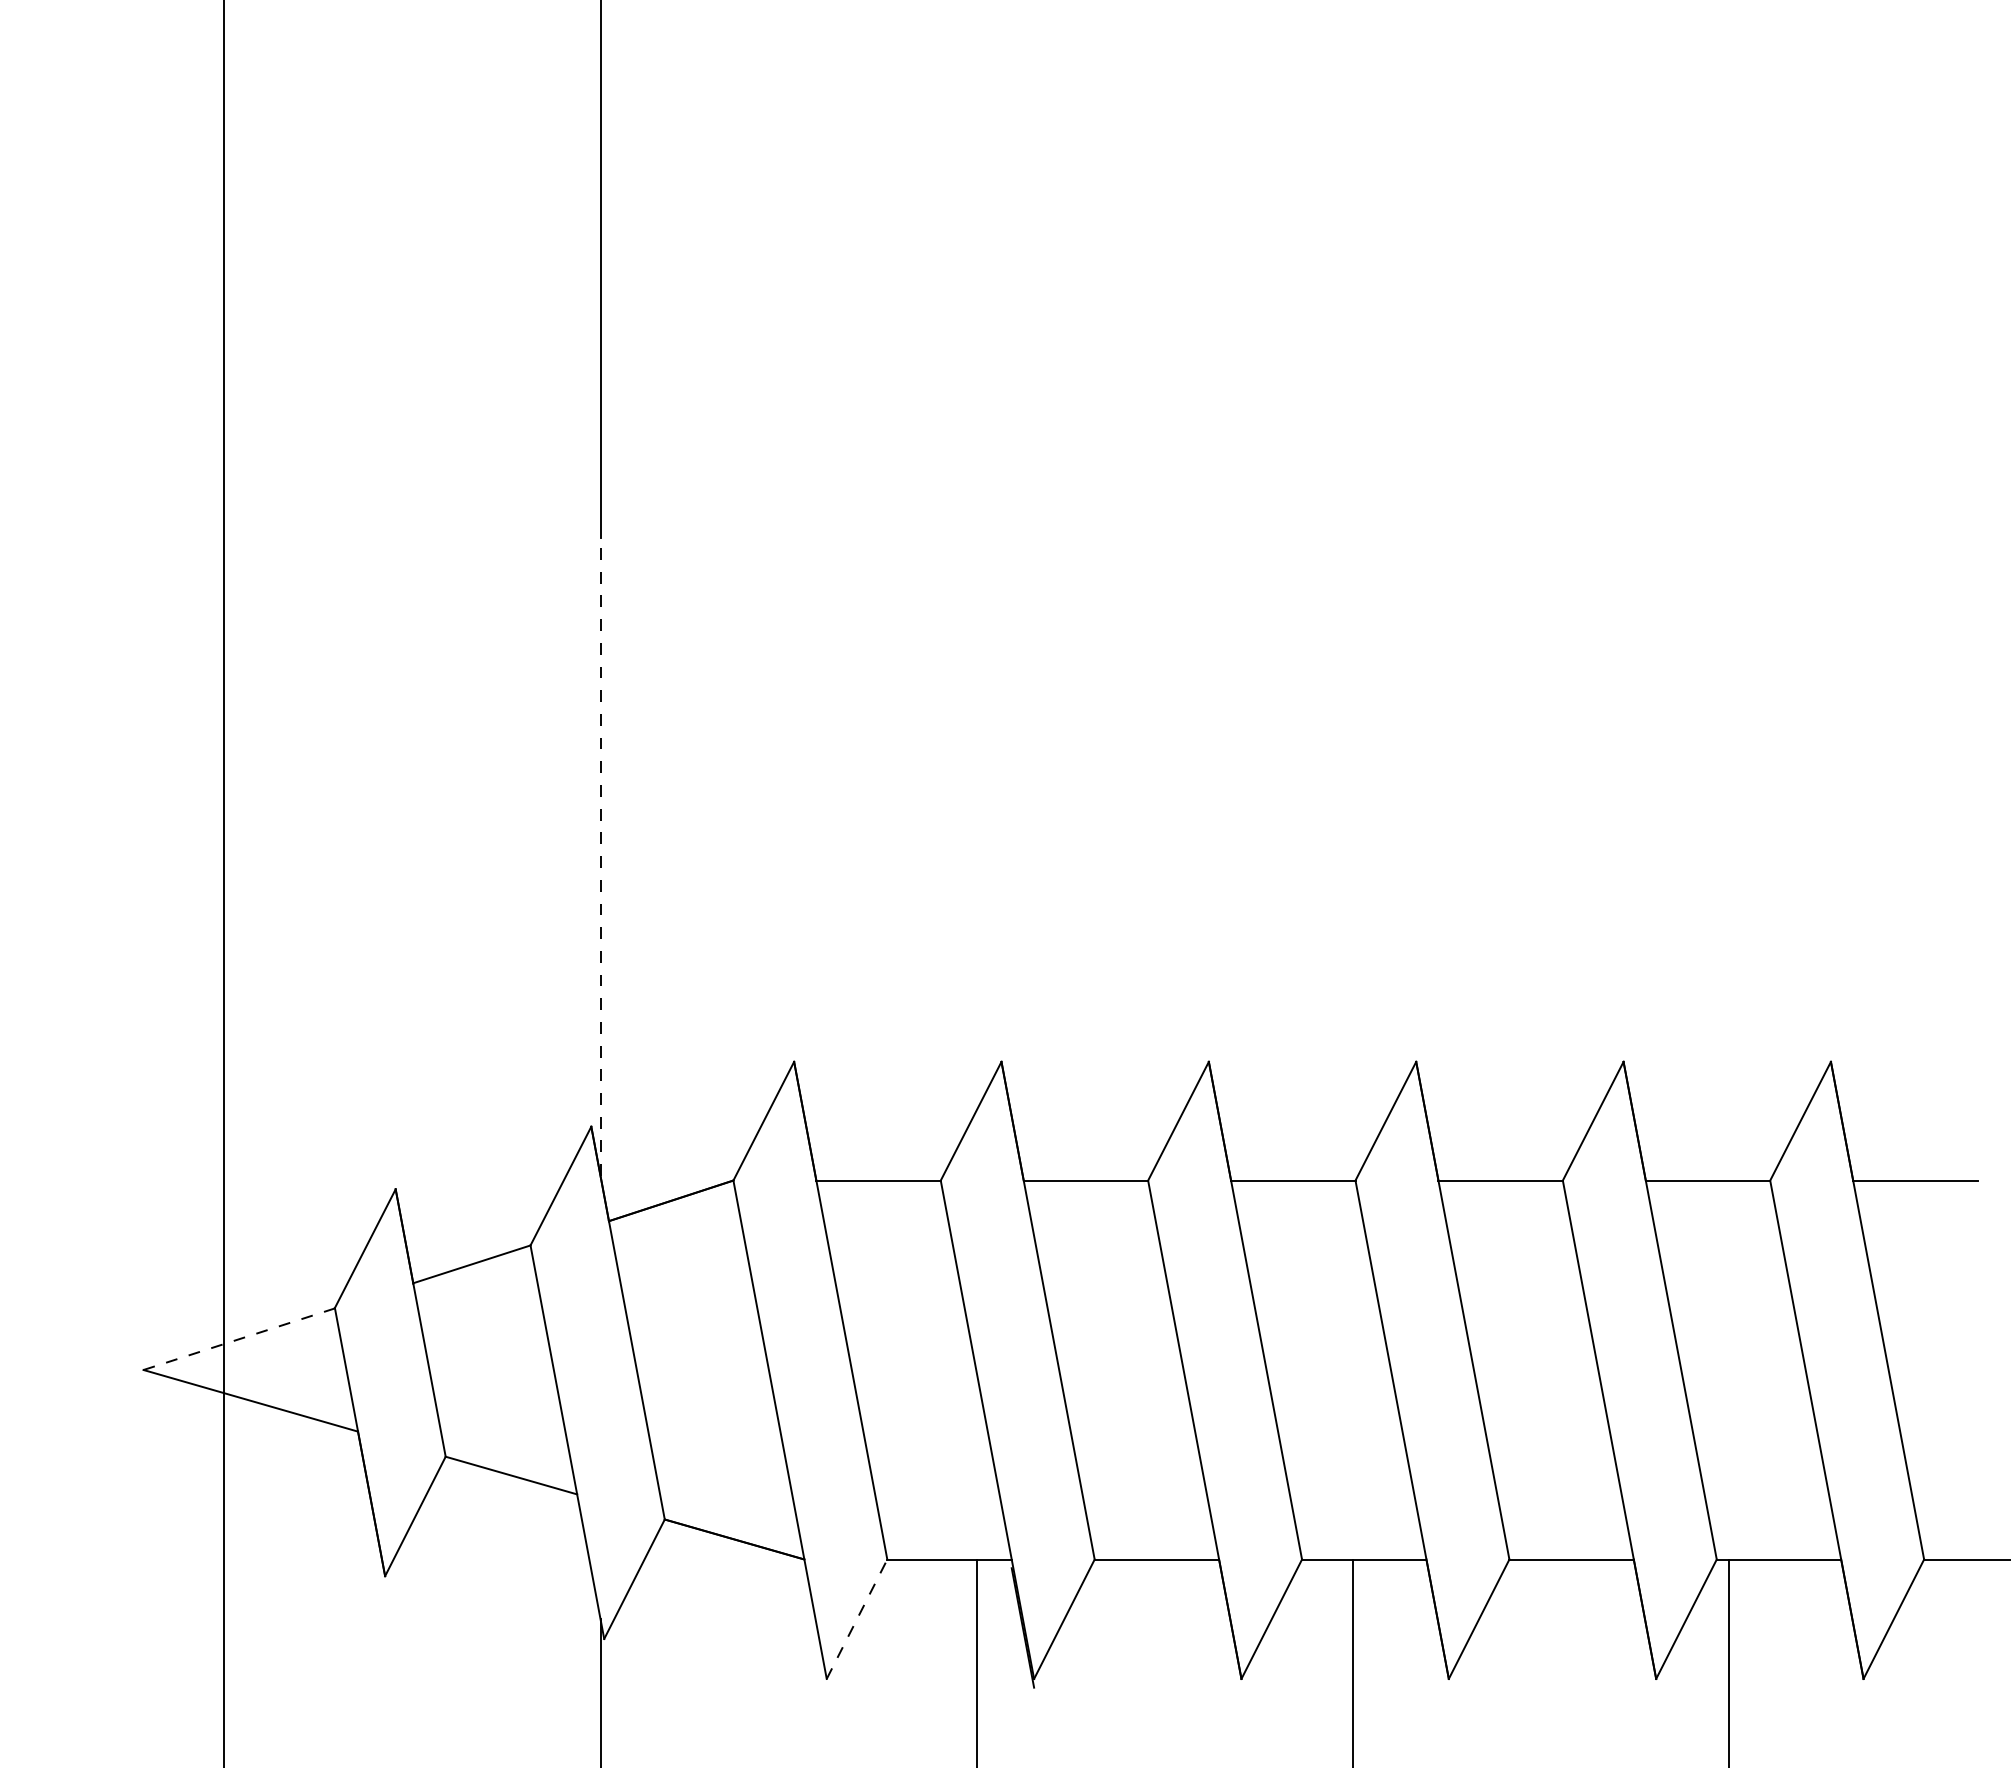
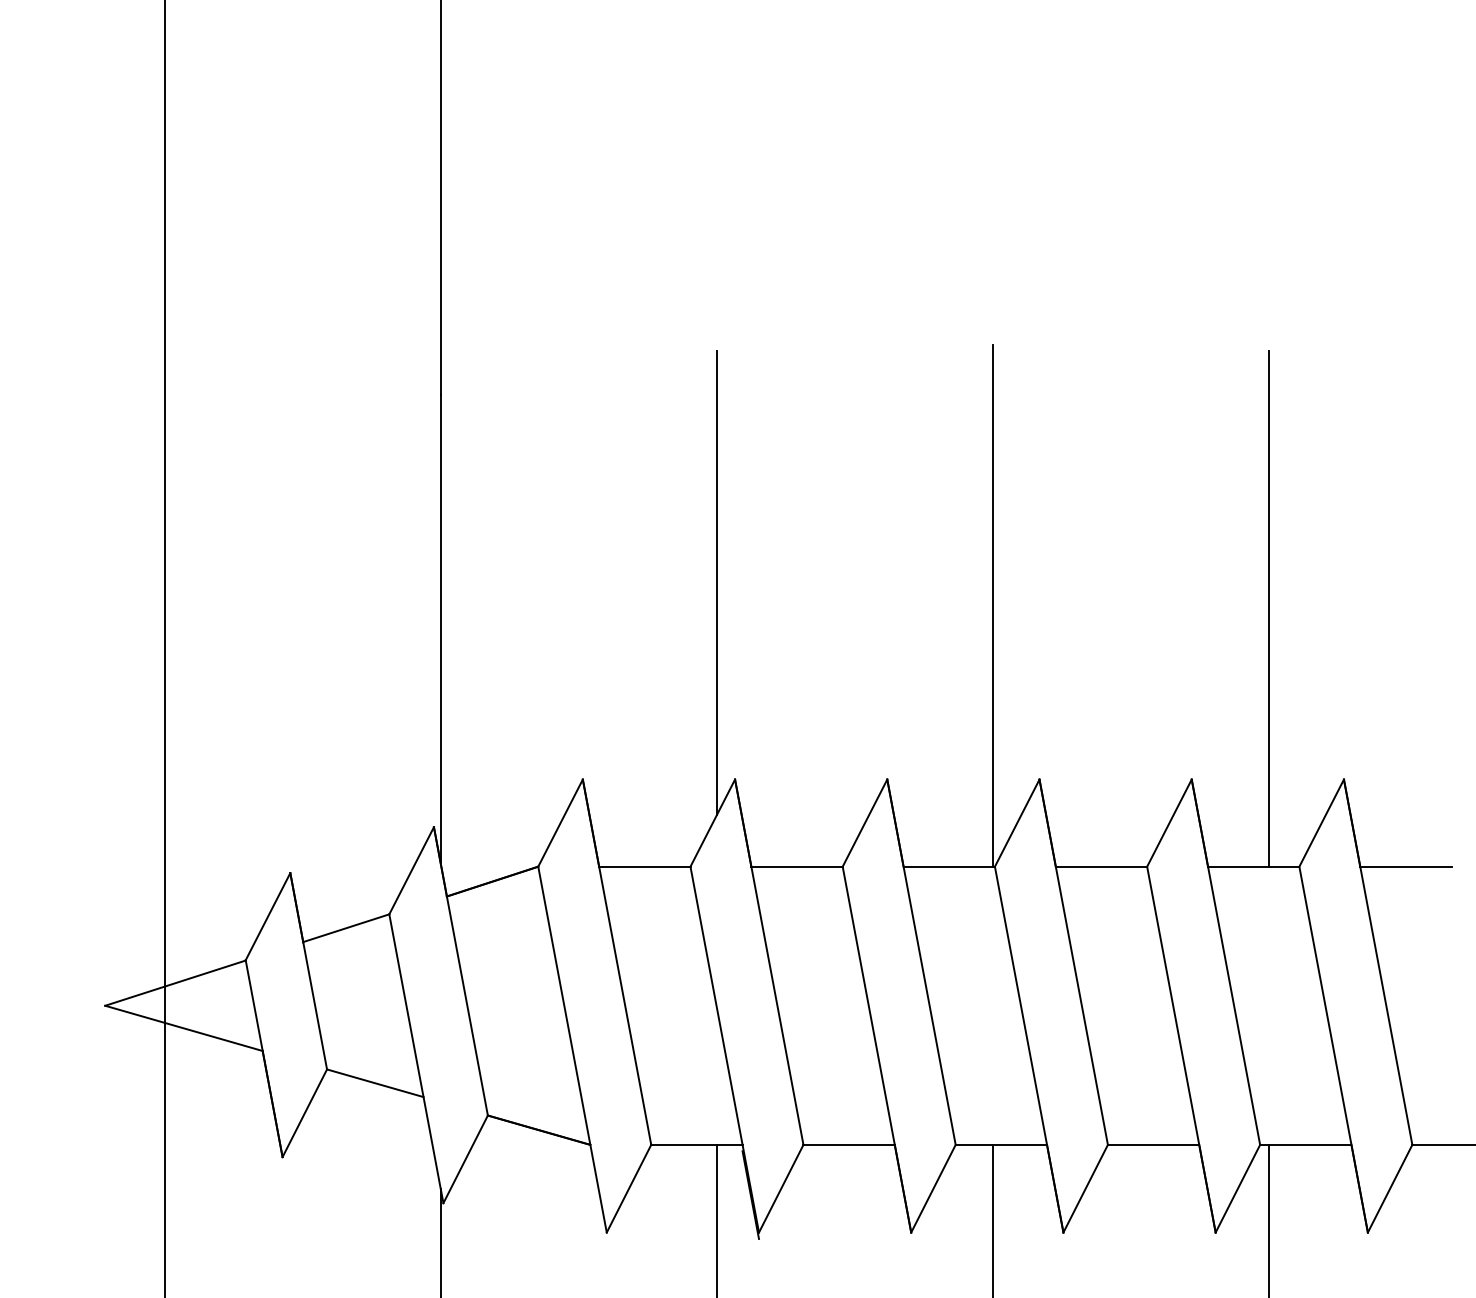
line: (976, 794) -> (716, 583), added
line: (1352, 824) -> (992, 605), added
line: (1729, 829) -> (1269, 608), added
line: (600, 856) -> (440, 628), dashed -> solid
line: (239, 1339) -> (175, 983), dashed -> solid
line: (857, 1619) -> (629, 1188), dashed -> solid

